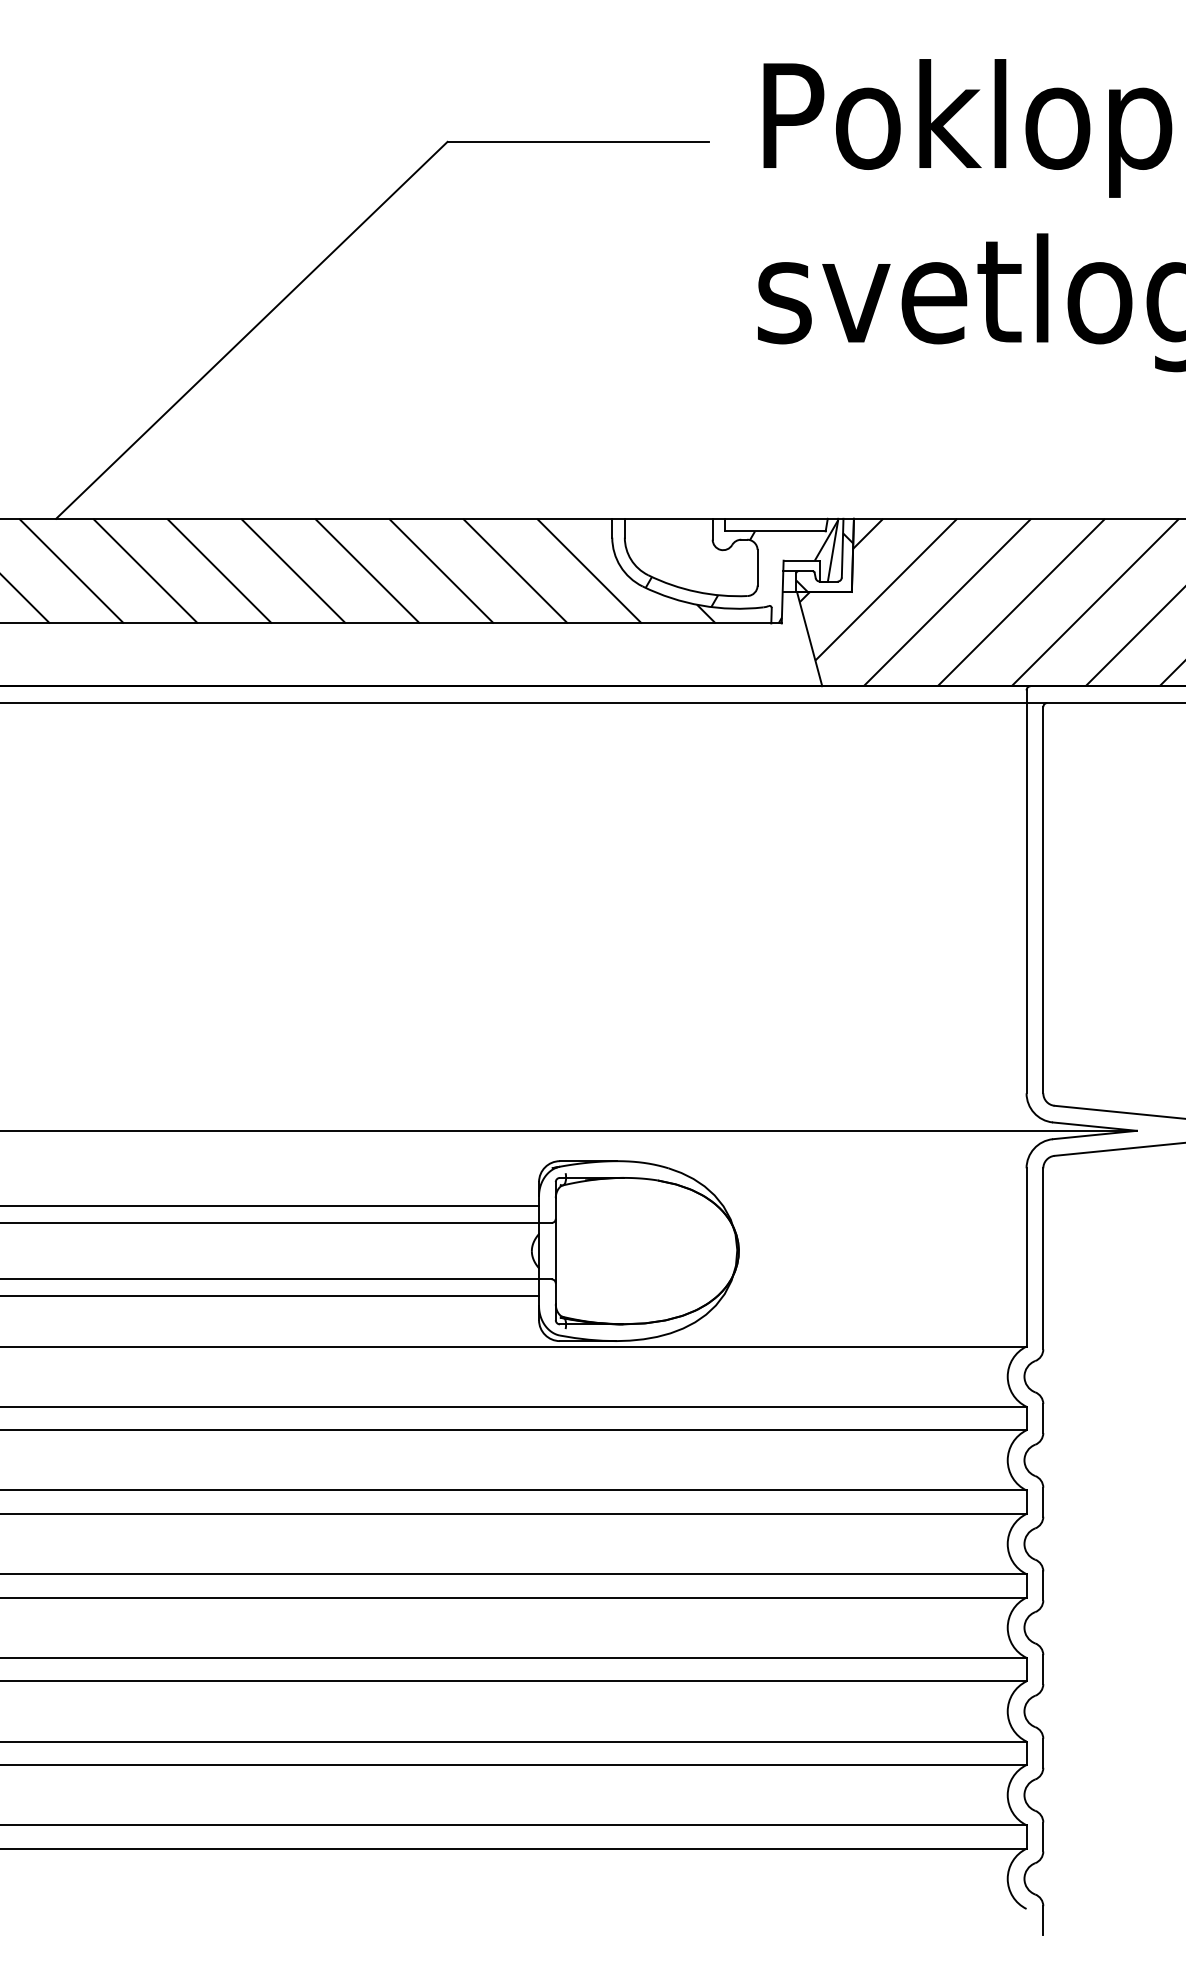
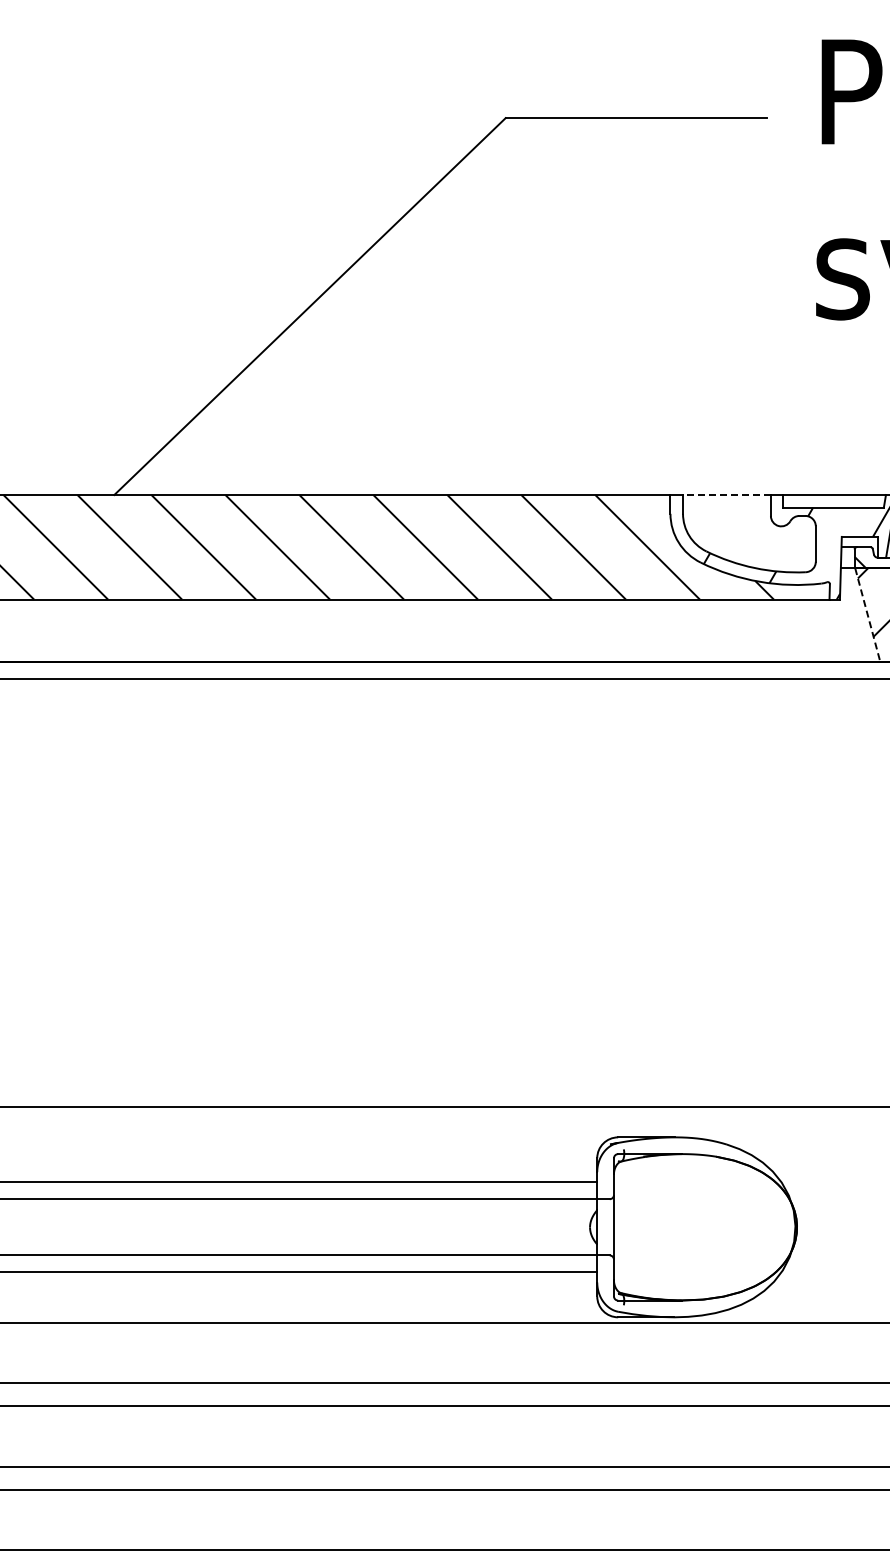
line: (668, 518) -> (726, 494), solid -> dashed
line: (809, 639) -> (867, 615), solid -> dashed

